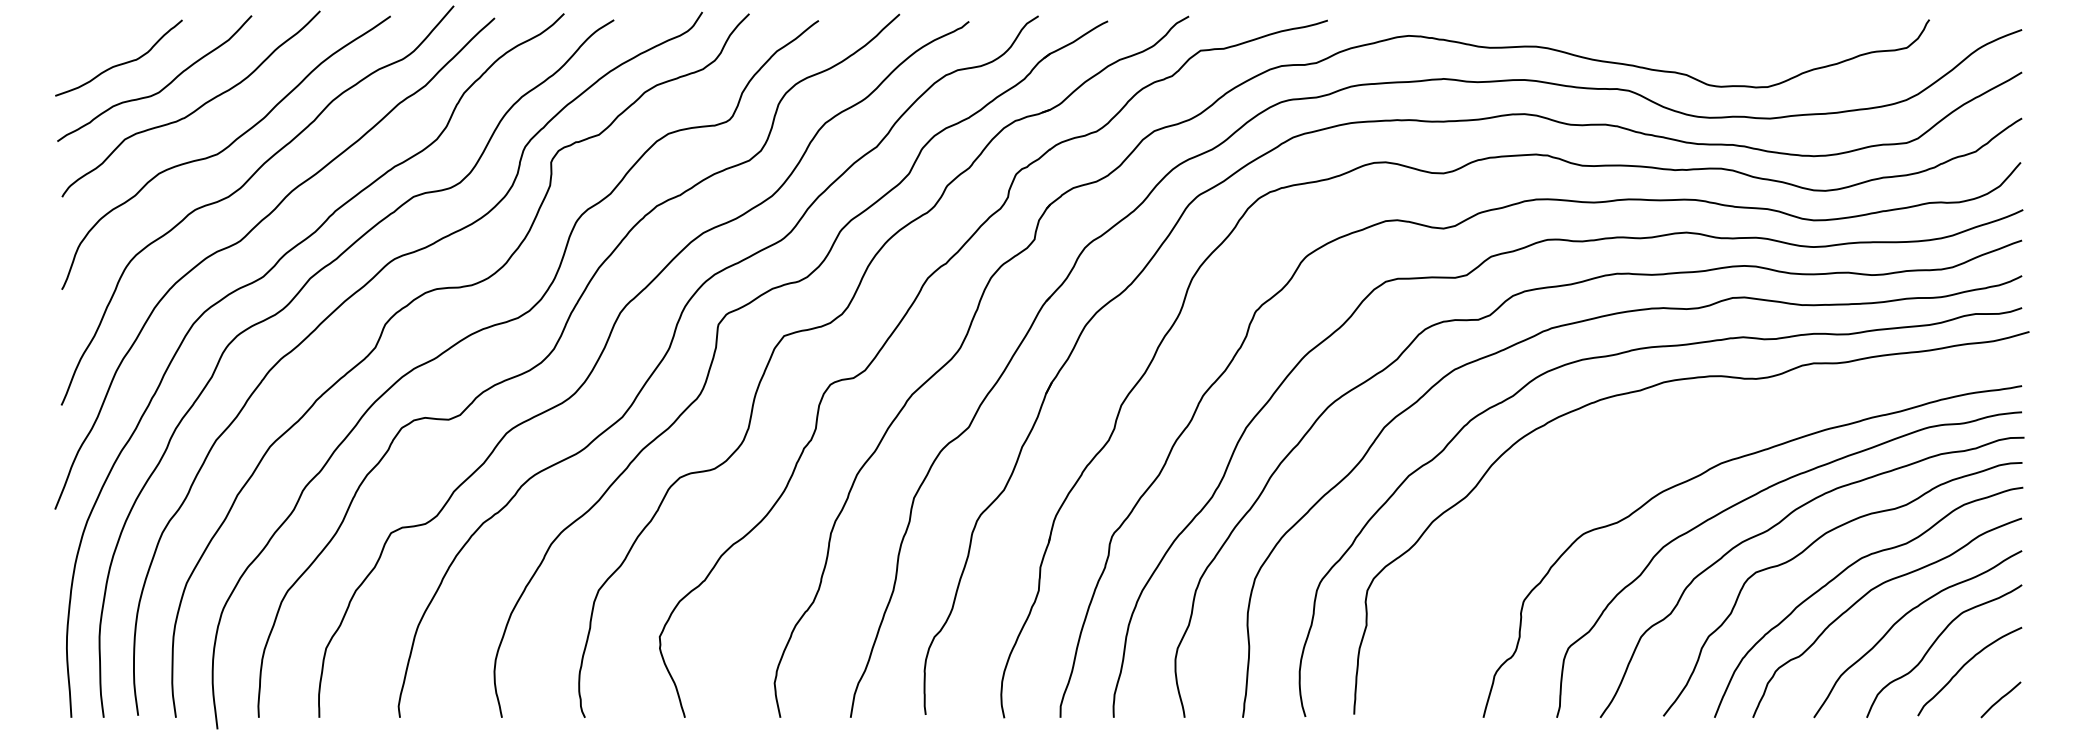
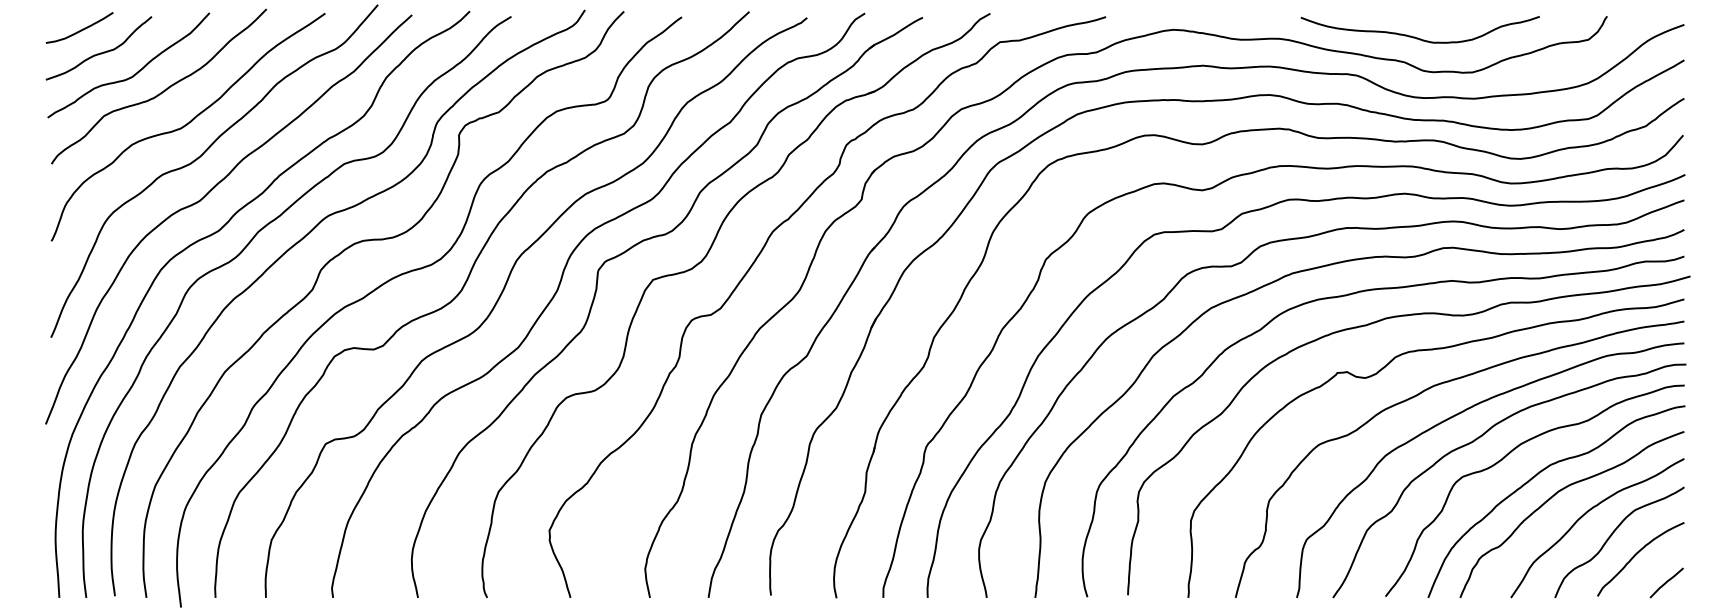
curve: (96, 35) -> (80, 29), added
curve: (1702, 45) -> (1418, 37), added
curve: (1654, 448) -> (1378, 373), added

